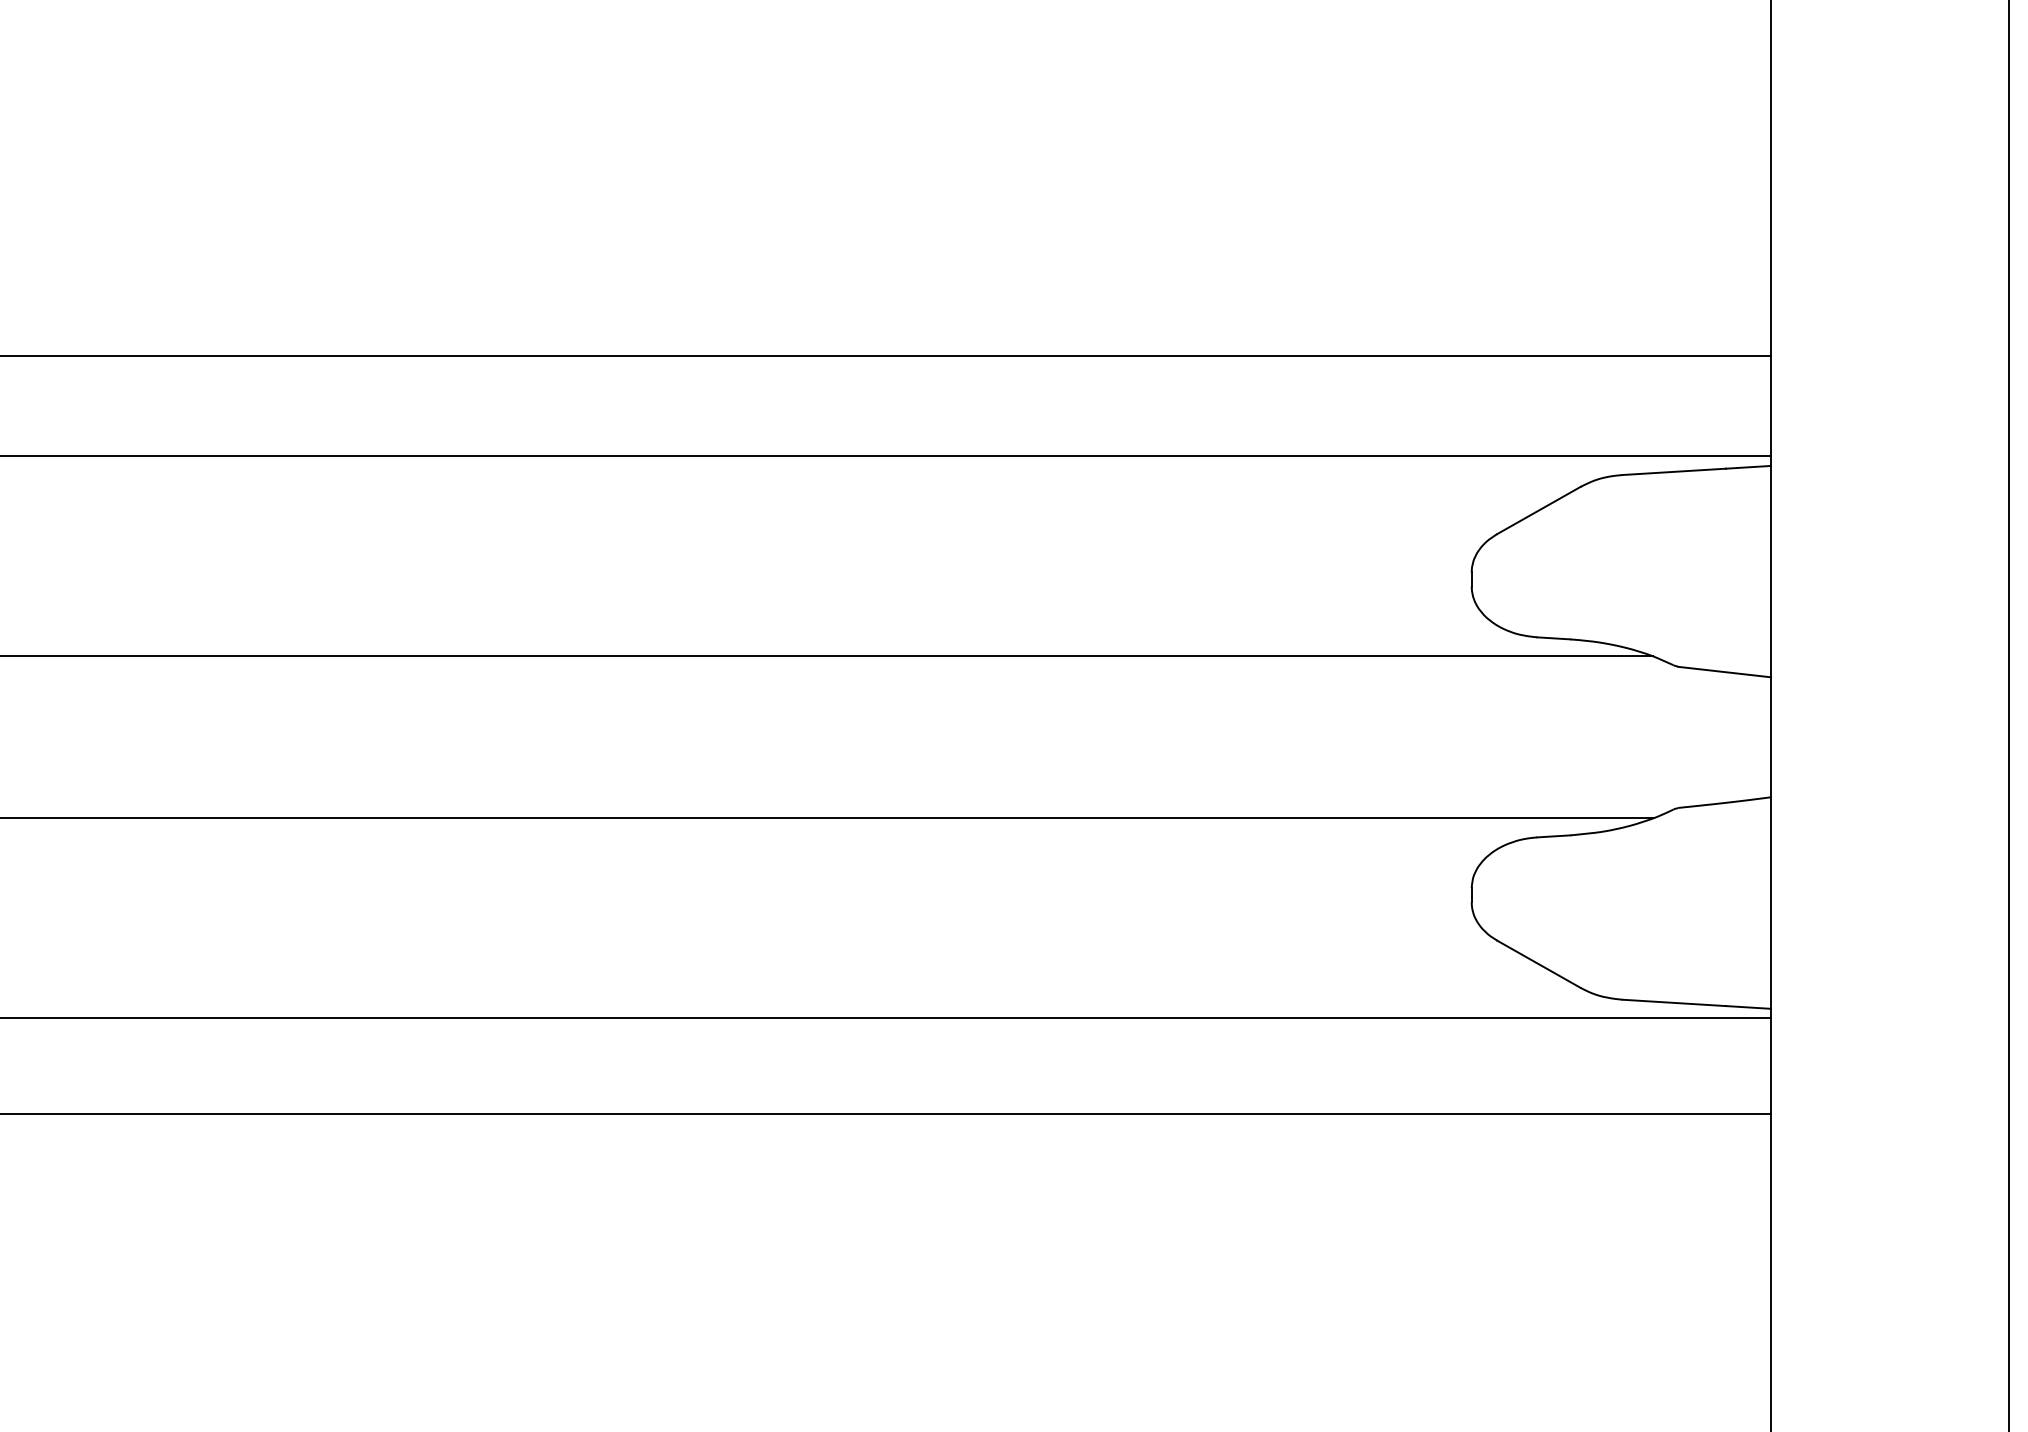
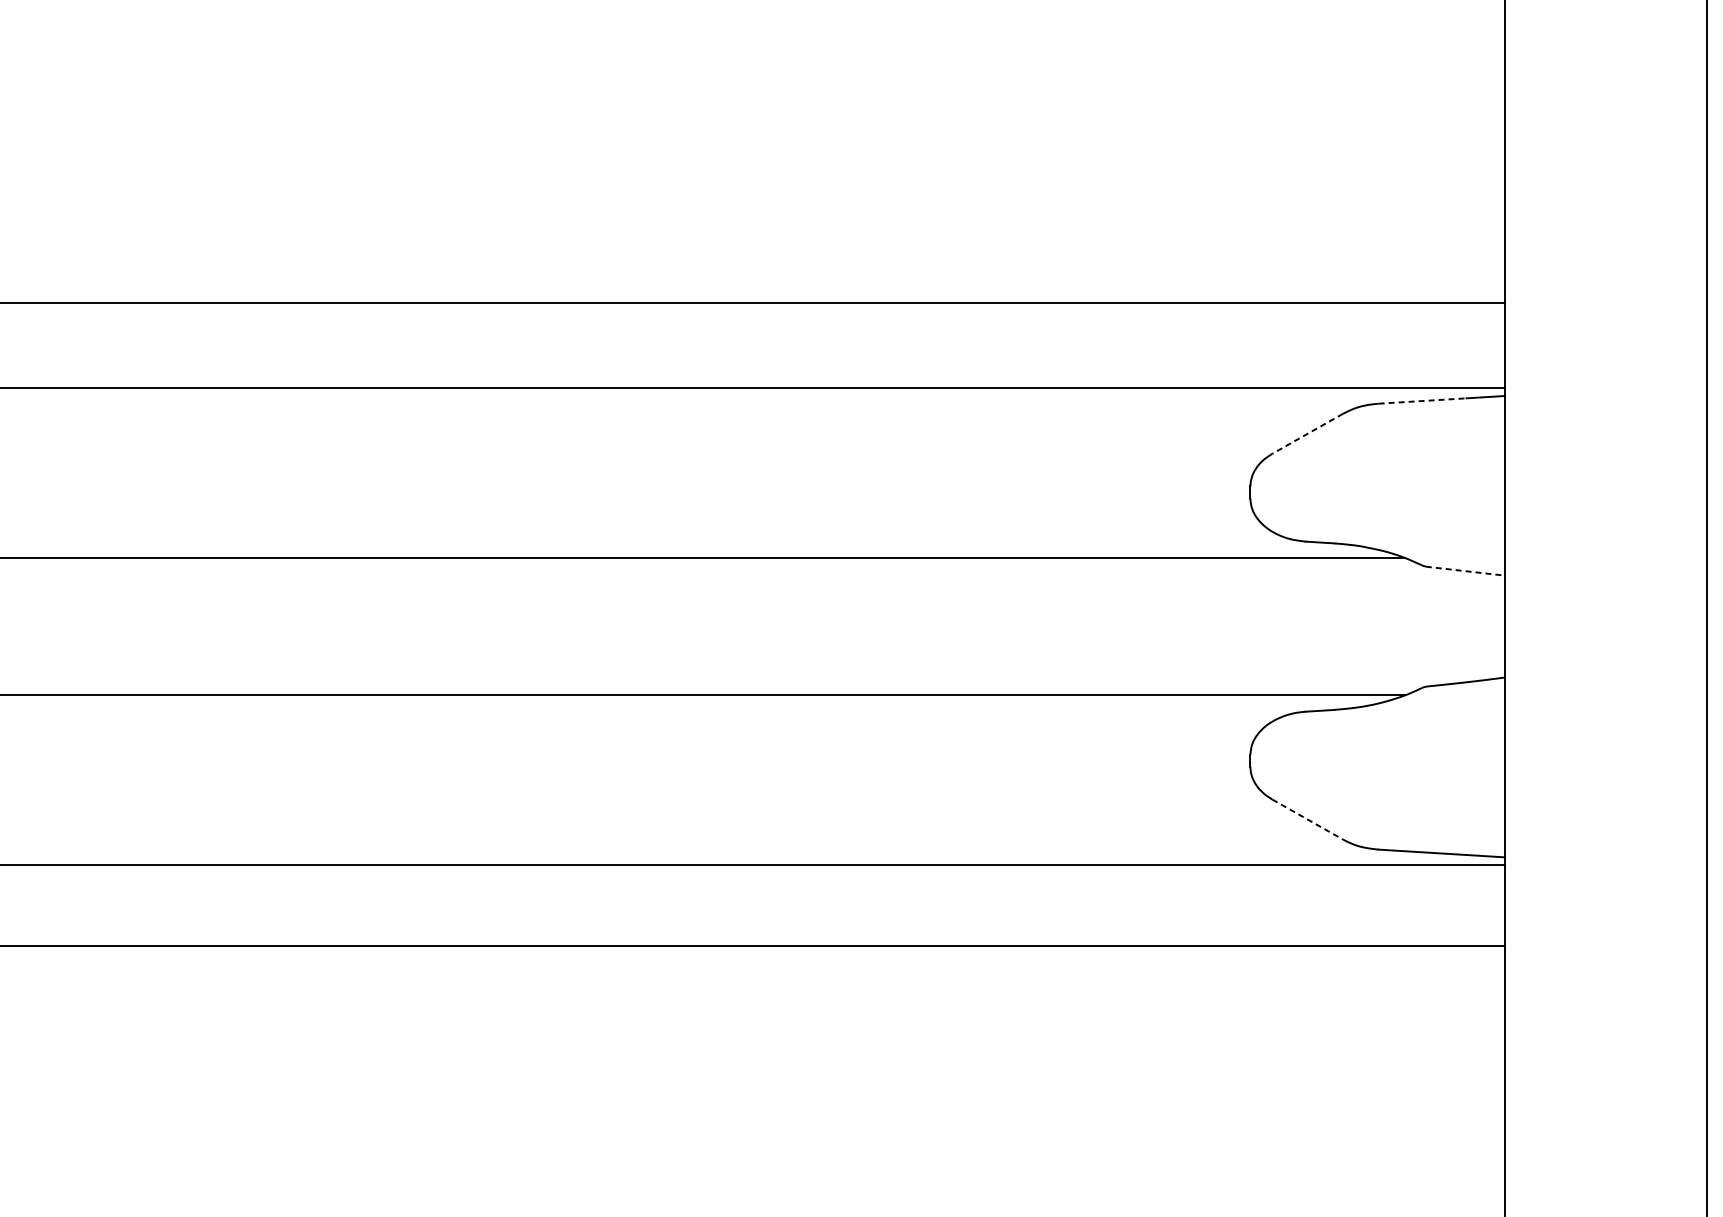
line: (1674, 471) -> (1422, 400), solid -> dashed
line: (1539, 510) -> (1308, 433), solid -> dashed
line: (1724, 672) -> (1465, 571), solid -> dashed
line: (1539, 964) -> (1308, 819), solid -> dashed

